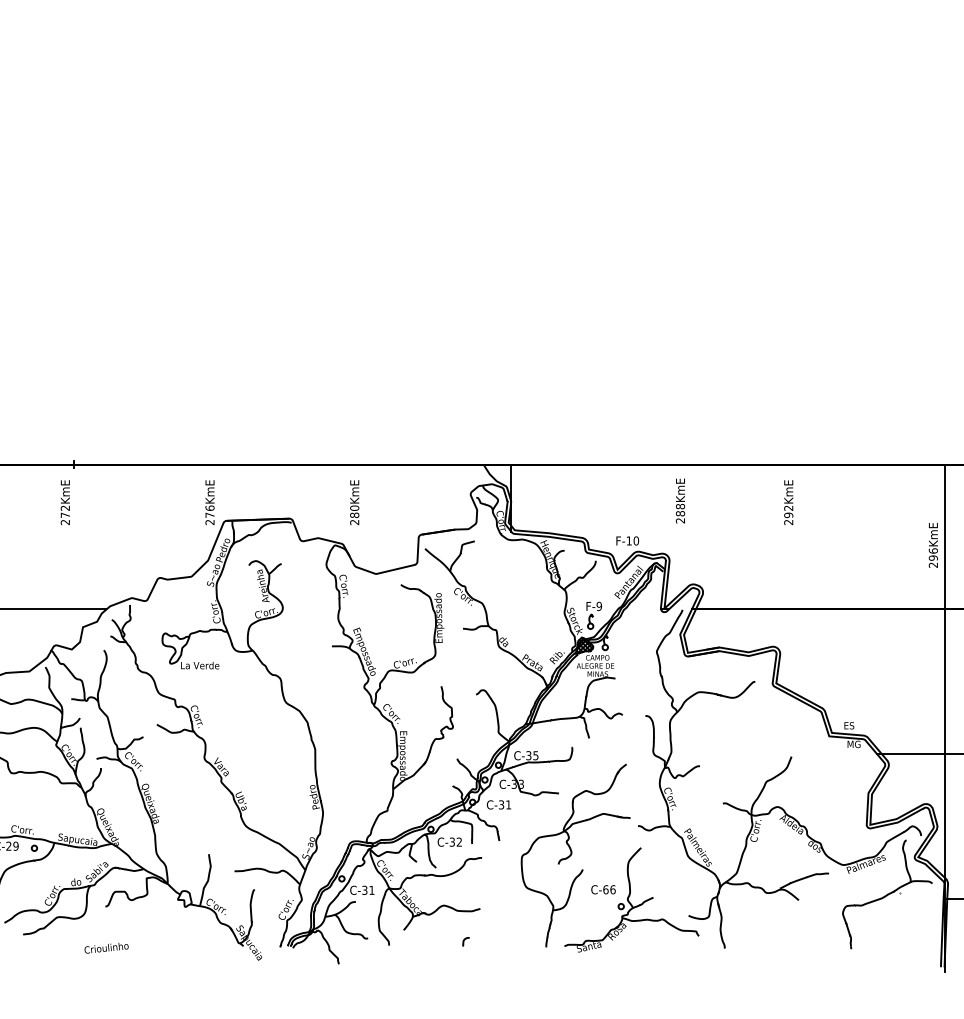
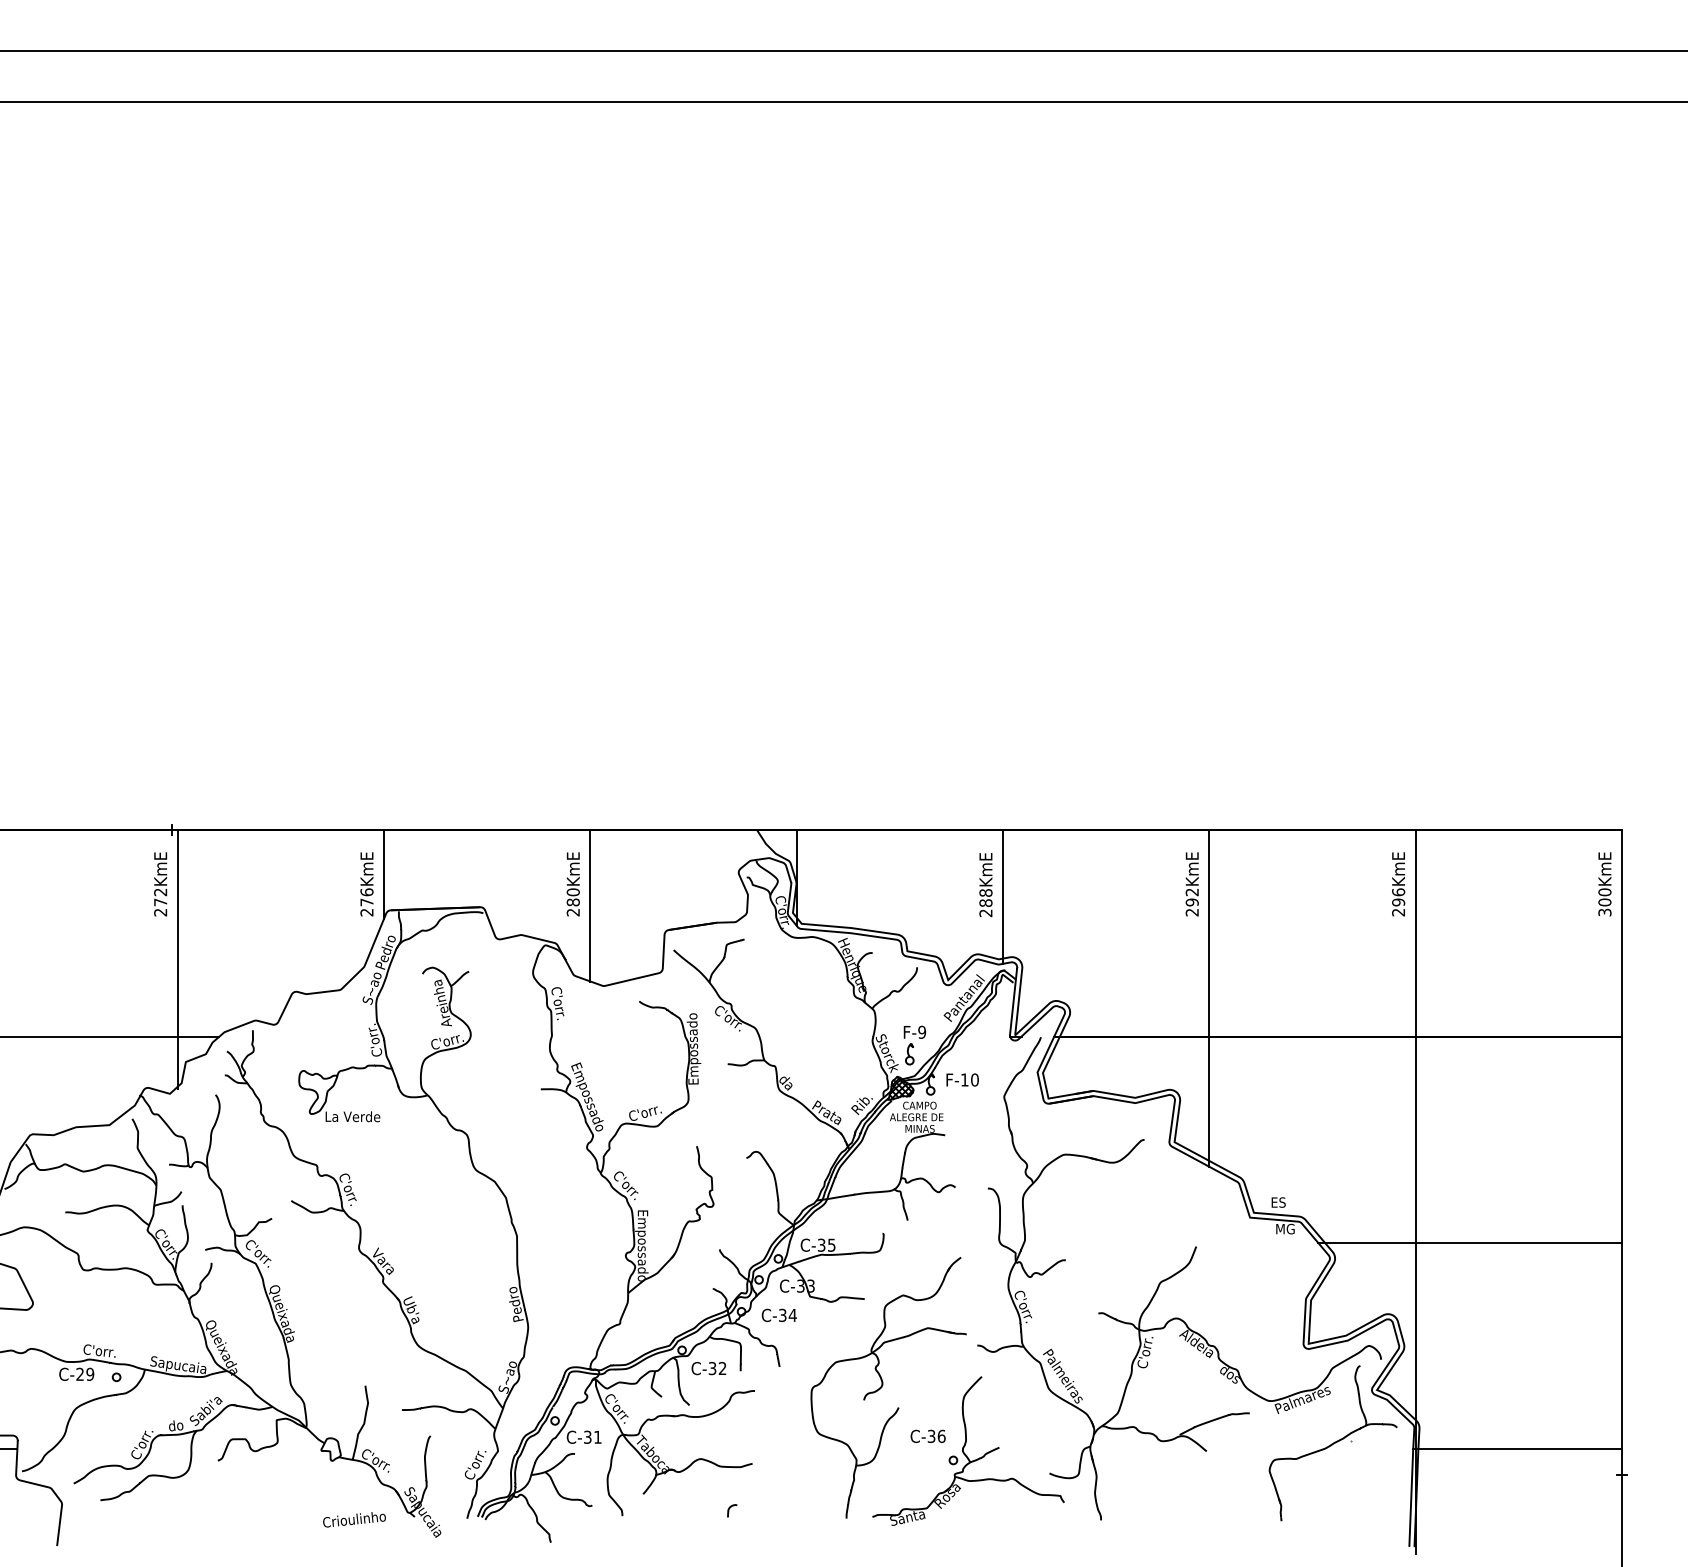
line: (221, 495) -> (383, 874), added
text: (680, 501) -> (985, 885), moved
line: (655, 511) -> (1002, 897), added
line: (366, 518) -> (590, 906), added
text: (627, 540) -> (962, 1079), moved
text: (933, 545) -> (1398, 884), moved
line: (77, 555) -> (177, 959), added
line: (800, 582) -> (1209, 998), added
text: (508, 804) -> (792, 1315), C-31 -> C-34
text: (605, 889) -> (931, 1436), C-66 -> C-36
text: (106, 948) -> (354, 1519), moved

